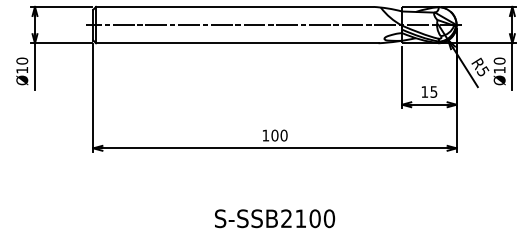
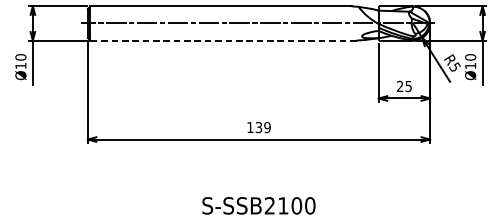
line: (236, 43) -> (222, 40), solid -> dashed
text: (424, 91) -> (399, 86), 15 -> 25
text: (279, 135) -> (263, 127), 100 -> 139

